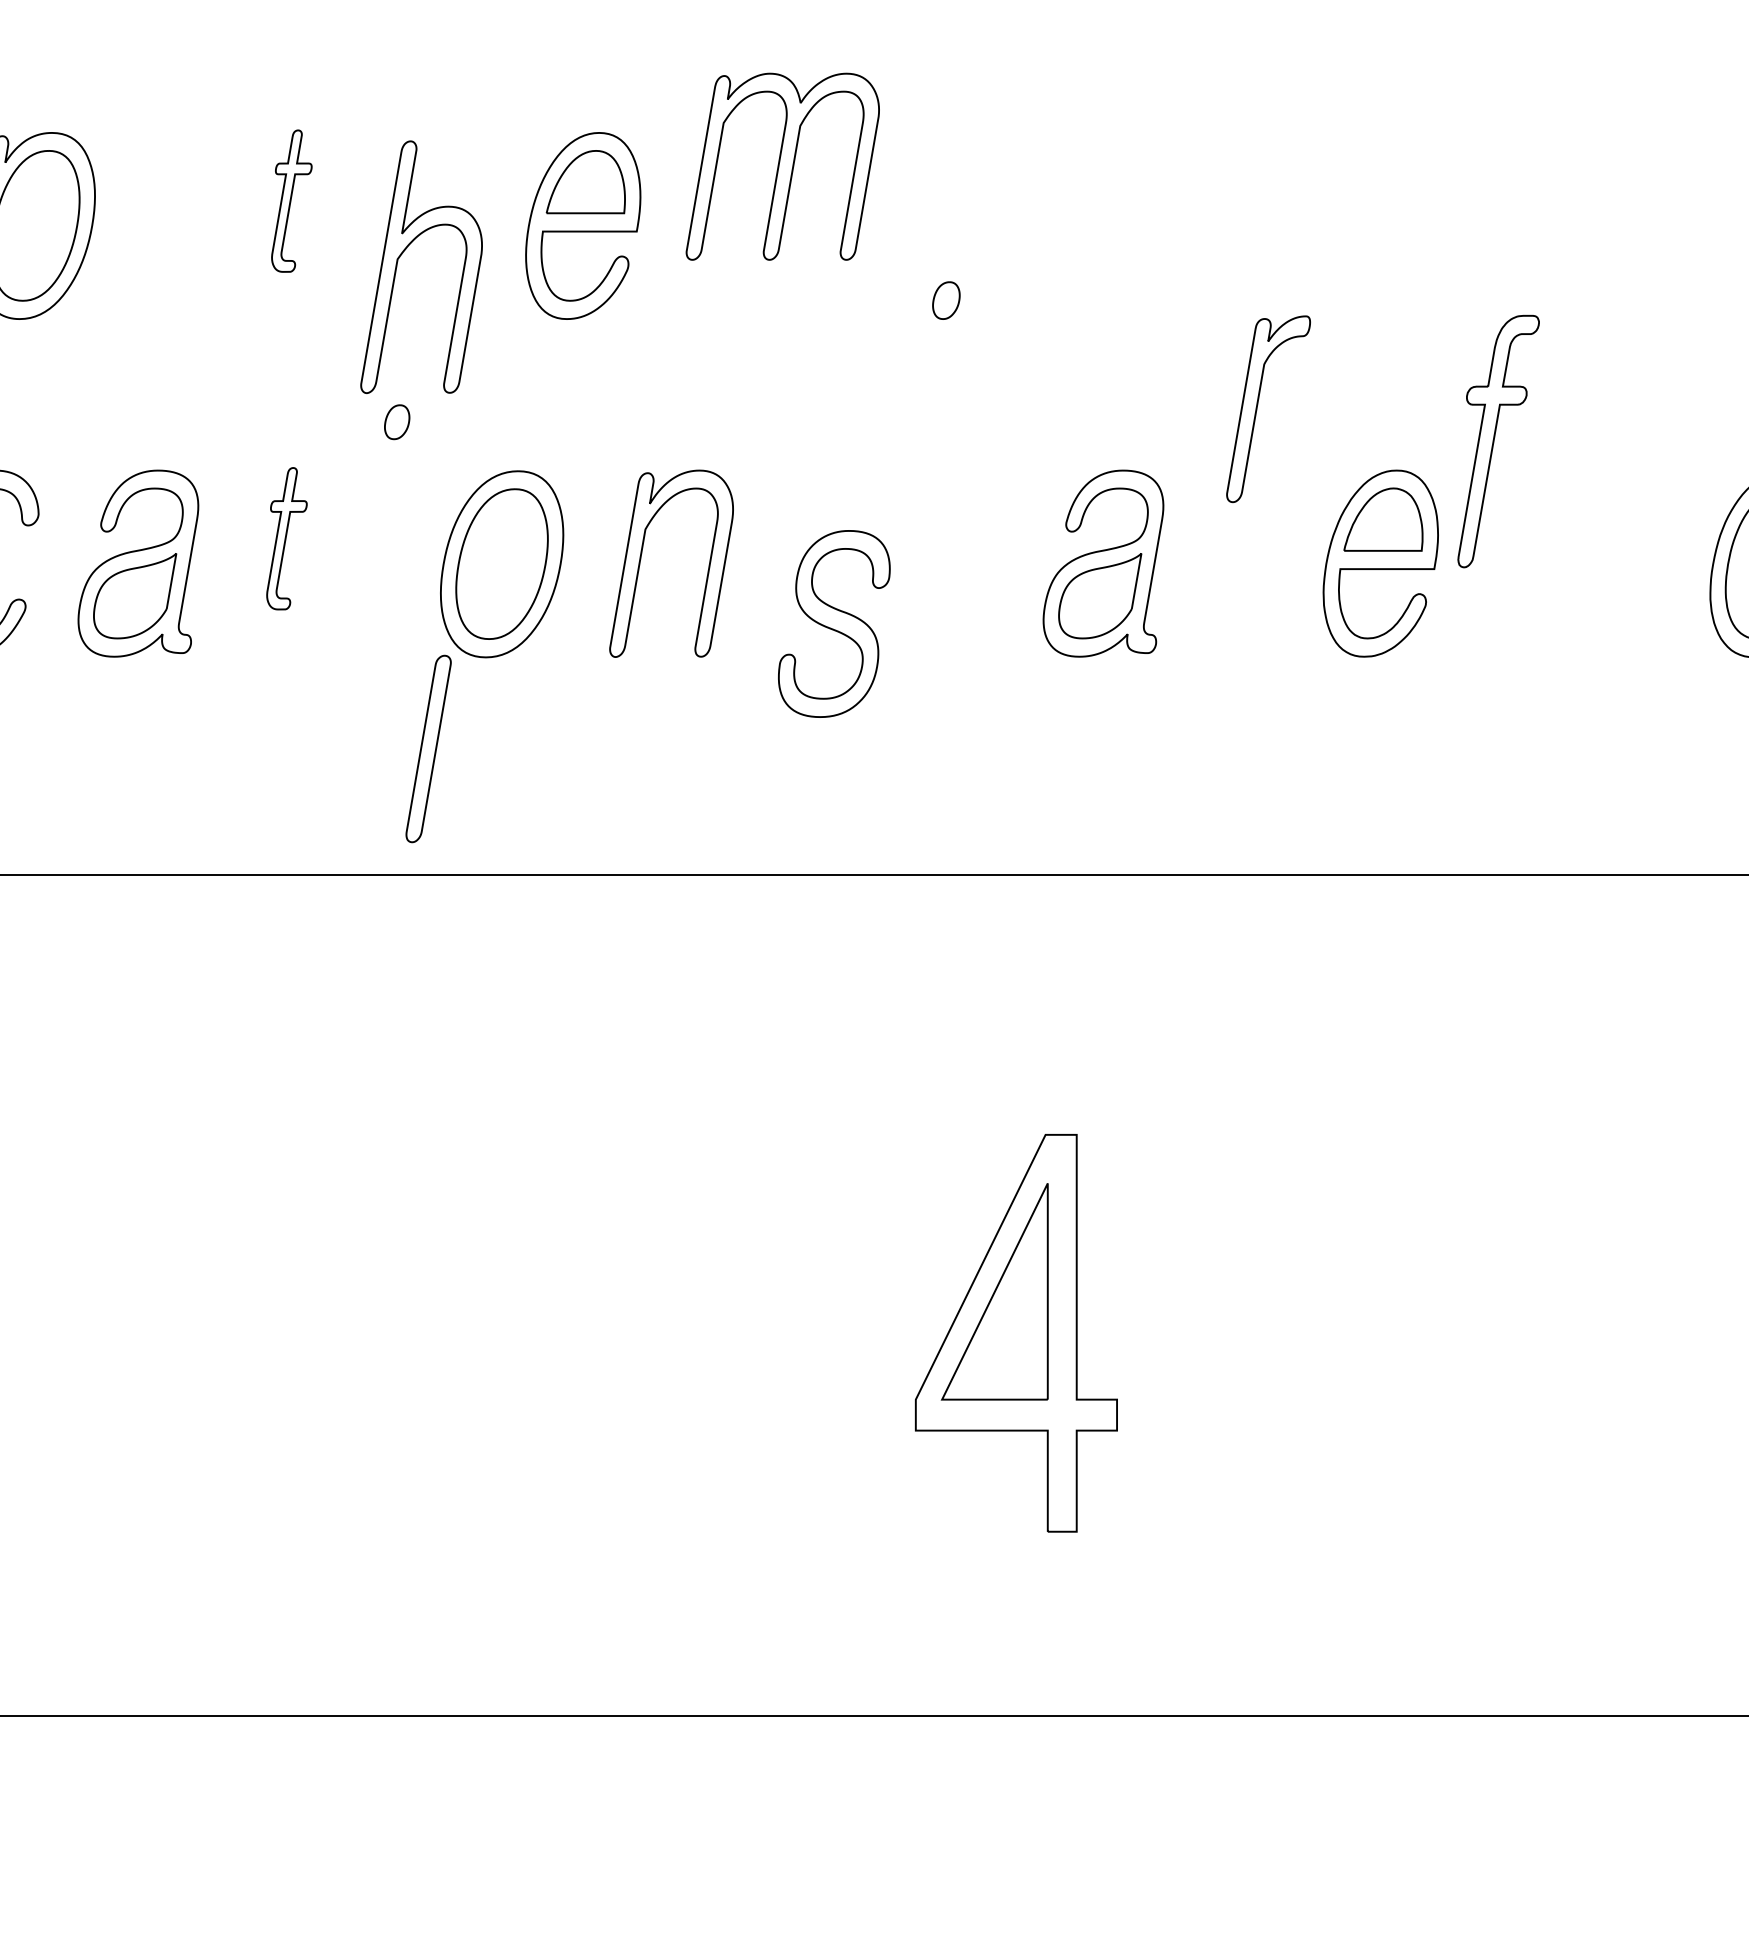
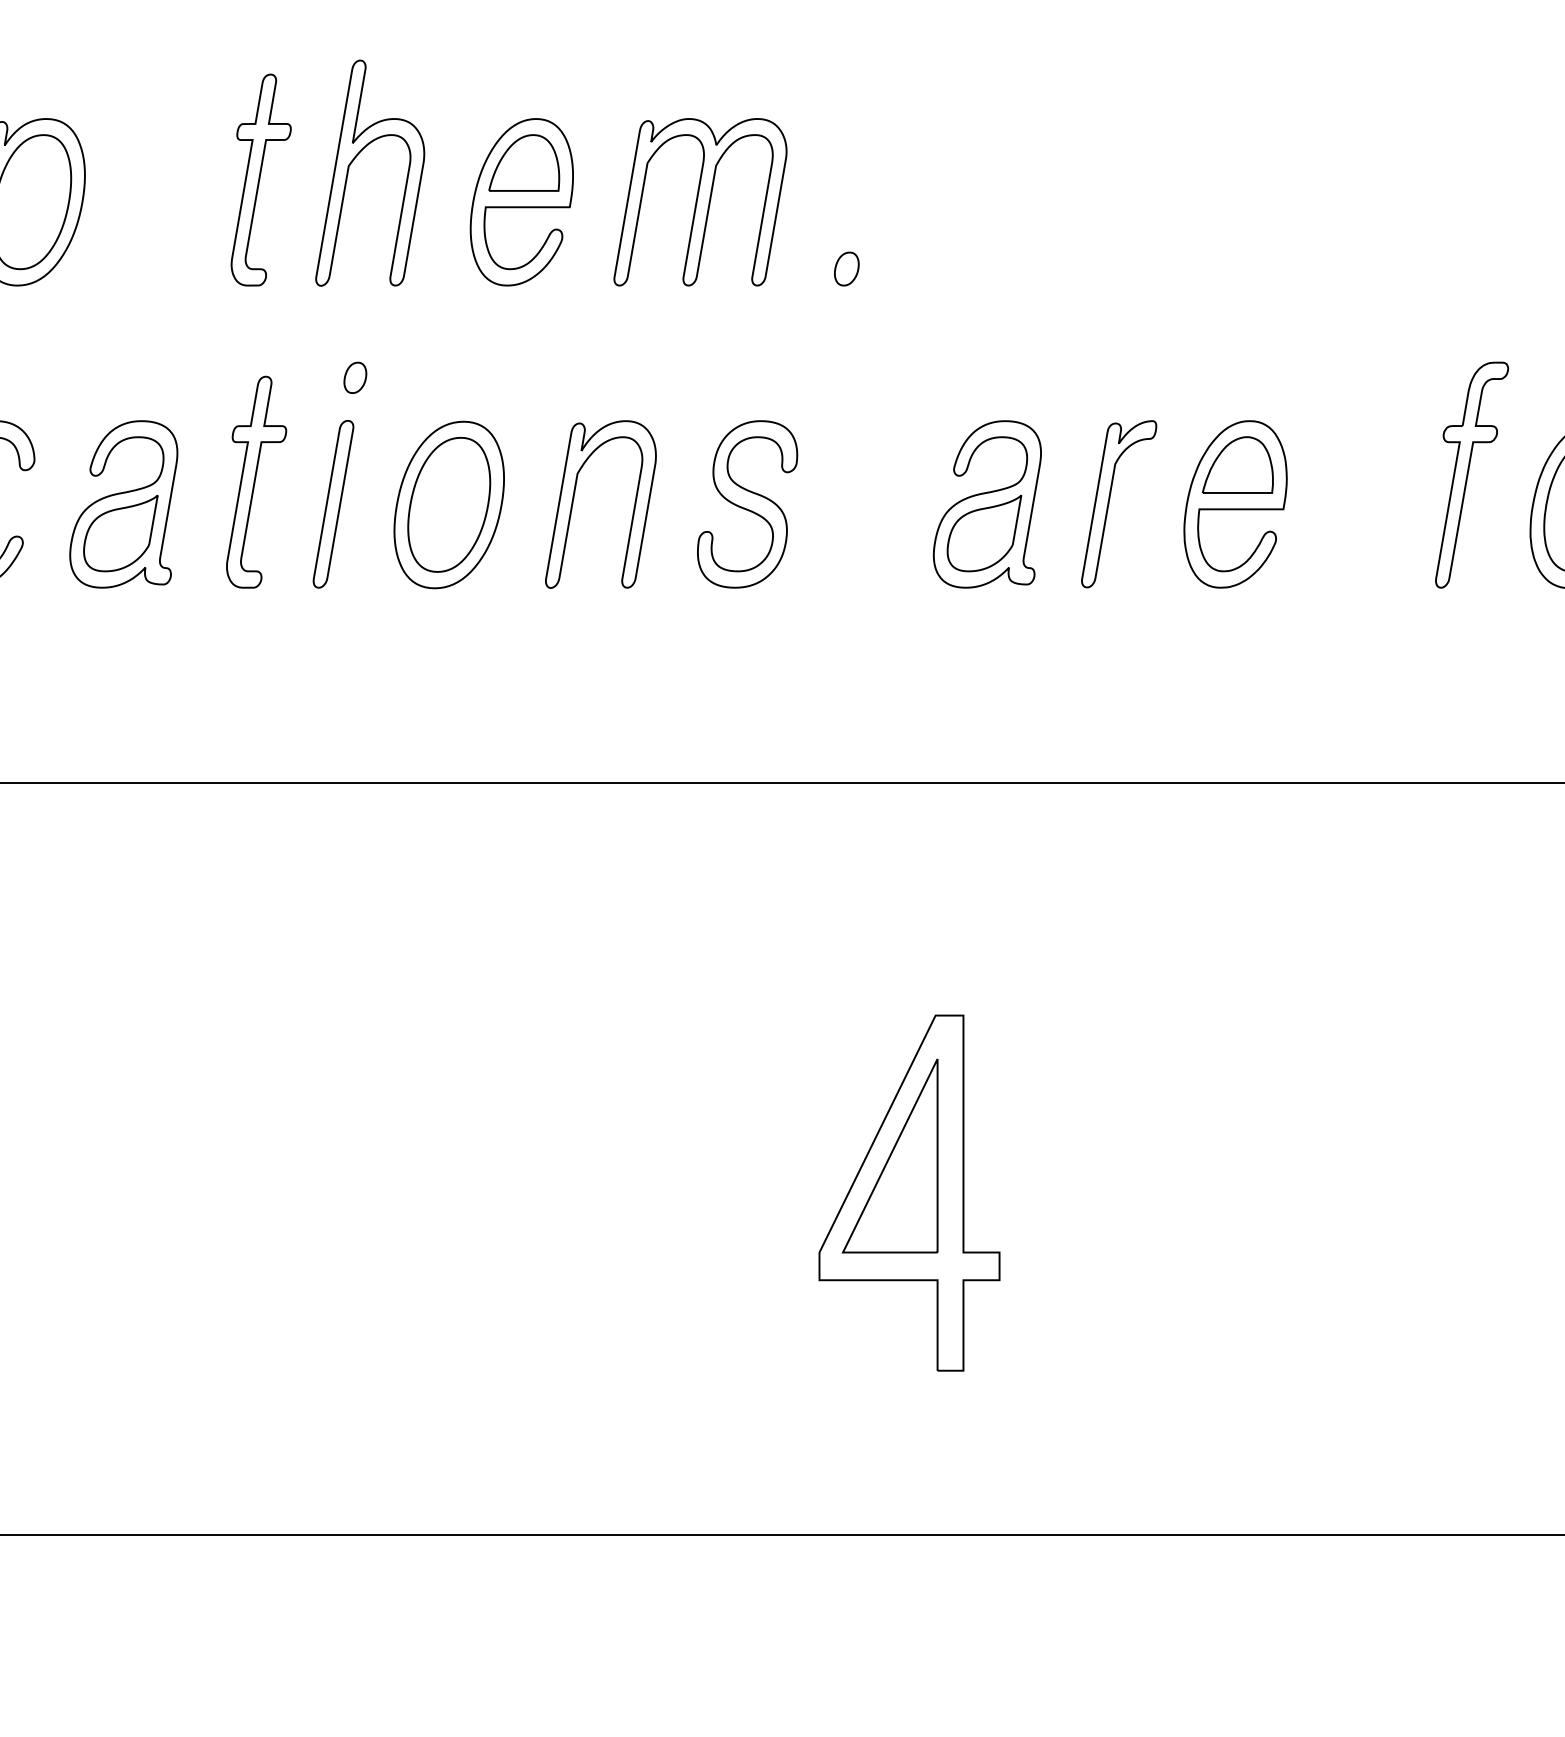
part: (782, 167) -> (700, 202), moved
part: (291, 200) -> (260, 179), size x1.67
part: (402, 254) -> (353, 161), moved
part: (1257, 409) -> (1109, 504), moved
part: (1499, 440) -> (1472, 474), moved
part: (286, 538) -> (256, 481), size x1.67
part: (834, 624) -> (747, 504), moved
part: (428, 749) -> (333, 504), moved

